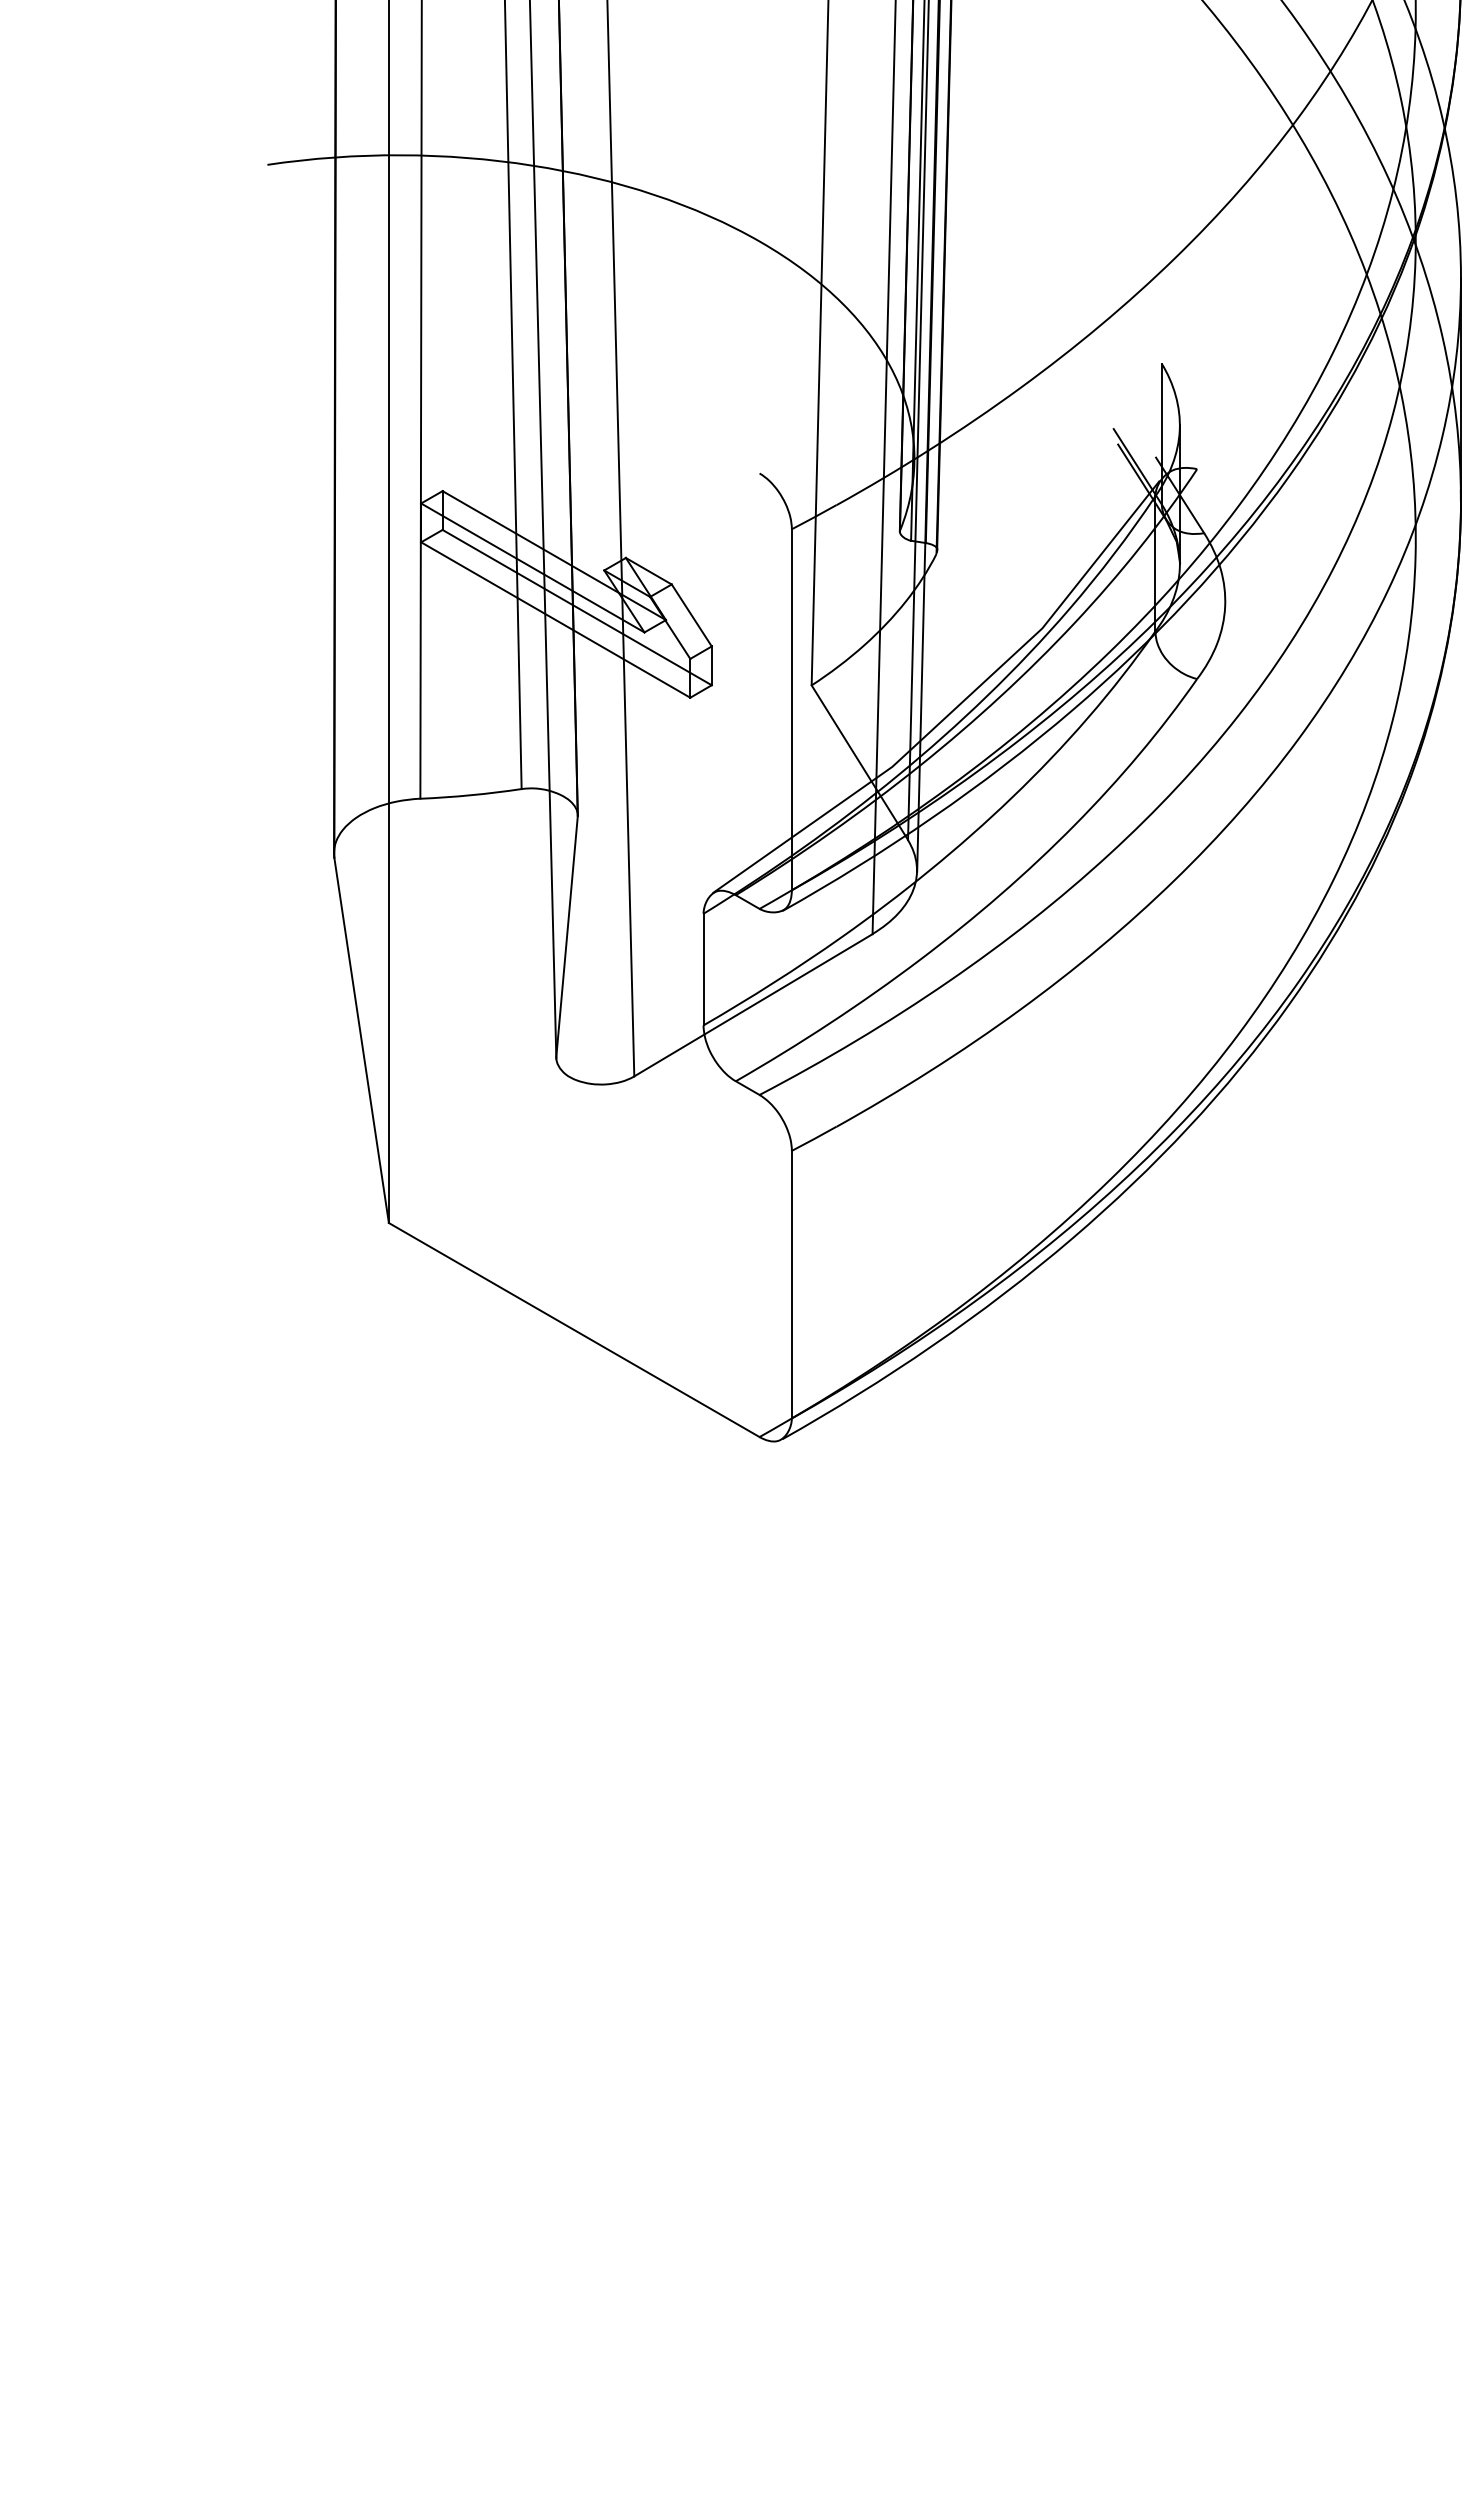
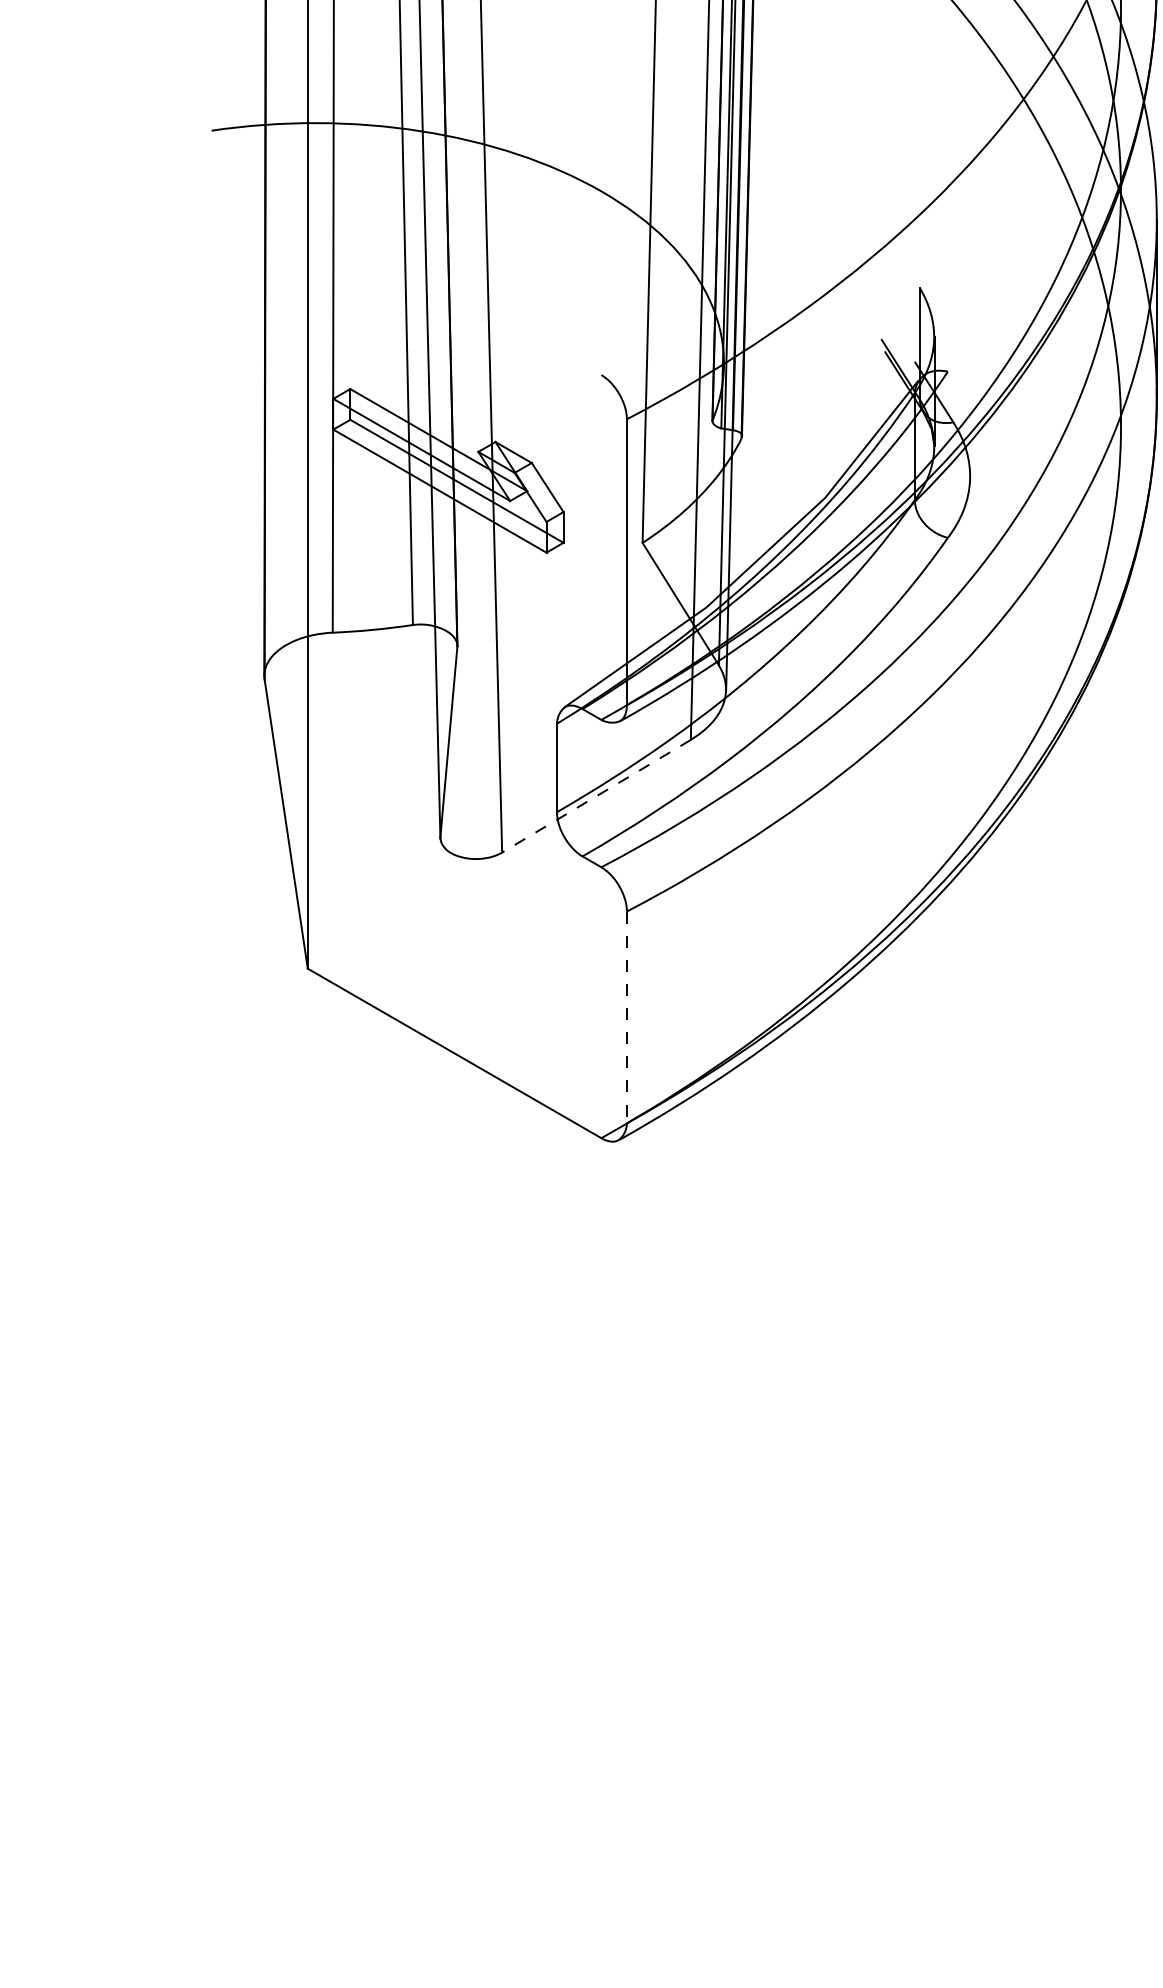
line: (753, 1005) -> (596, 796), solid -> dashed
line: (791, 1284) -> (626, 1017), solid -> dashed

